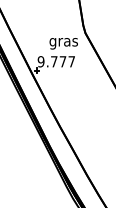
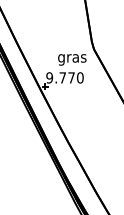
text: (71, 61) -> (80, 77), 9.777 -> 9.770

